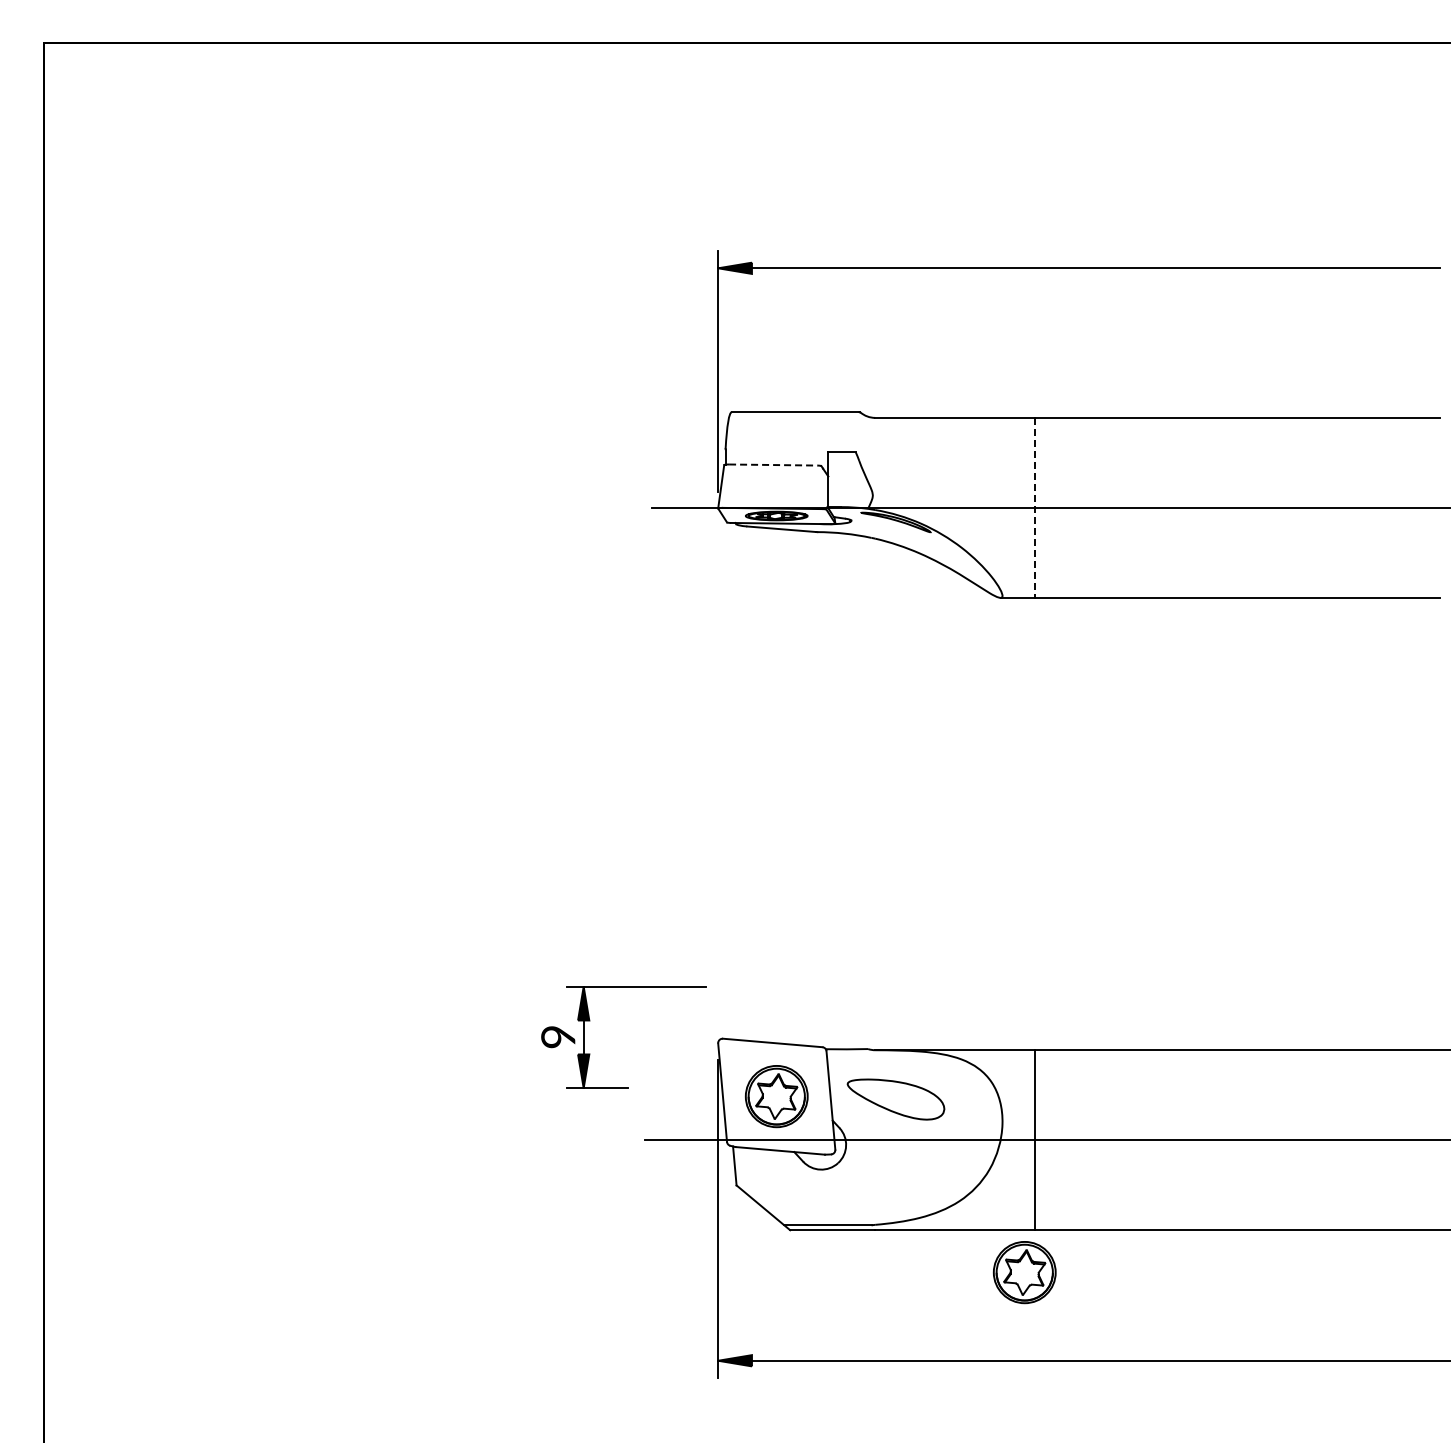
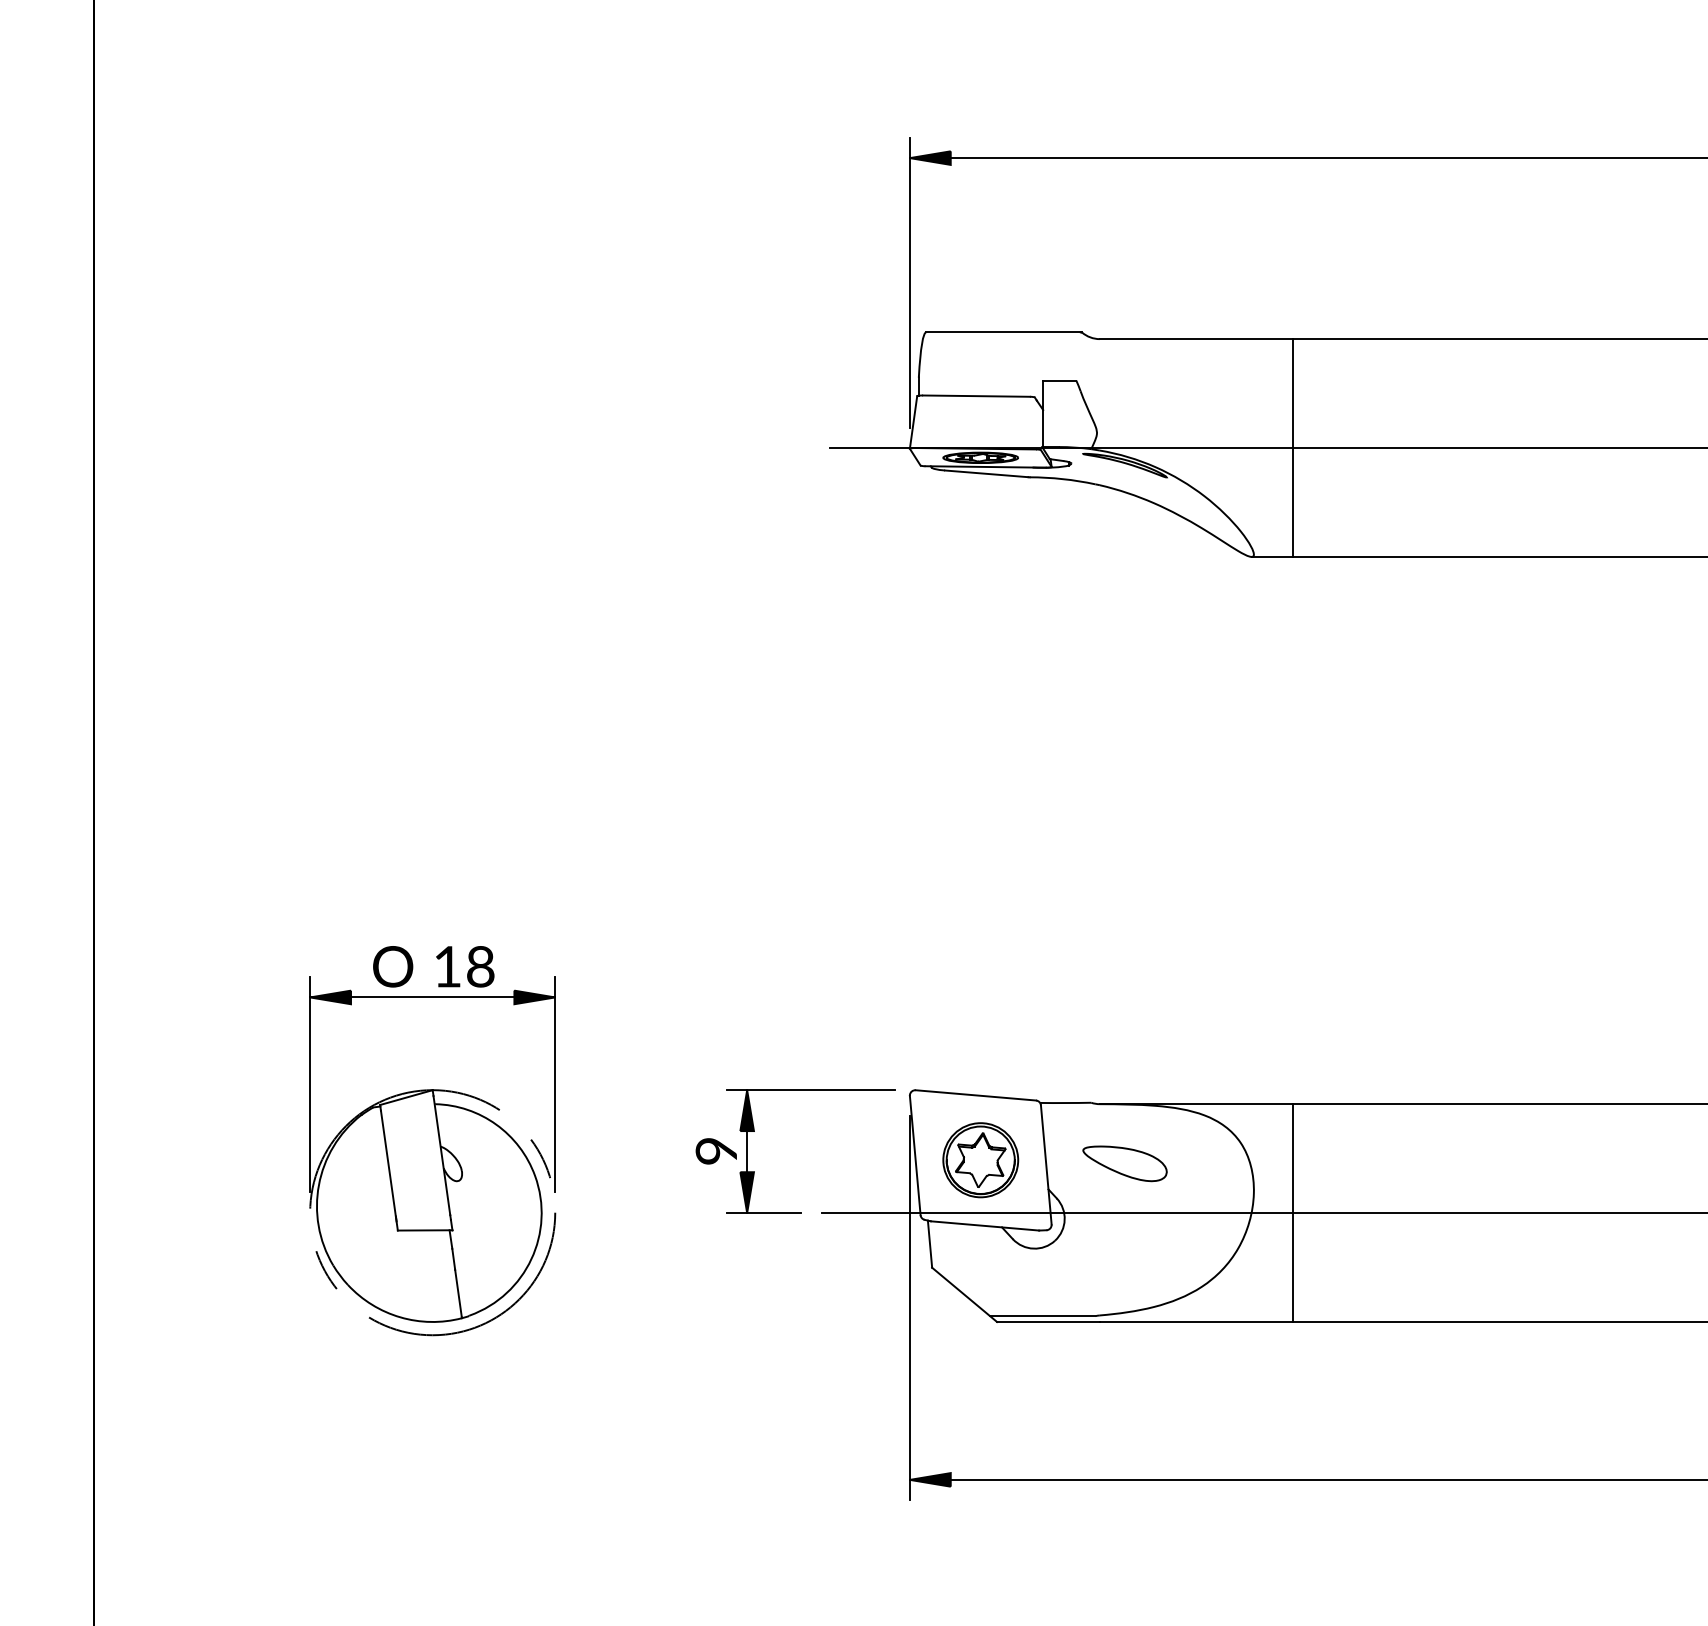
line: (773, 465) -> (976, 396), dashed -> solid
line: (1034, 508) -> (1292, 448), dashed -> solid
part: (590, 1021) -> (755, 1132), moved
part: (323, 1080) -> (432, 1140), added
part: (895, 1099) -> (1124, 1163), size x0.71
part: (1024, 1272) -> (1280, 1373), removed

